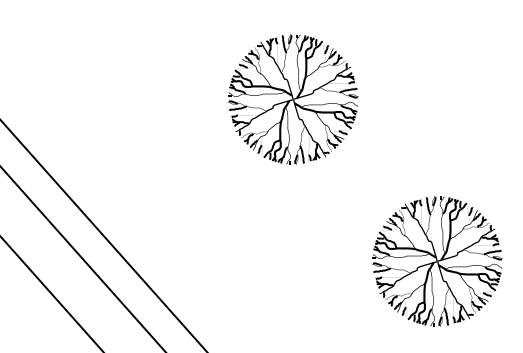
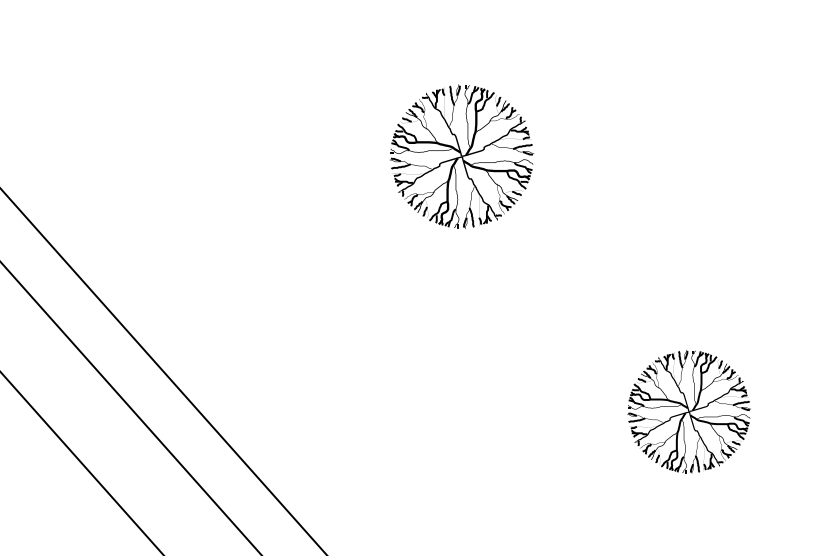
part: (292, 99) -> (460, 156), size x0.7
part: (437, 261) -> (689, 411), size x0.6

